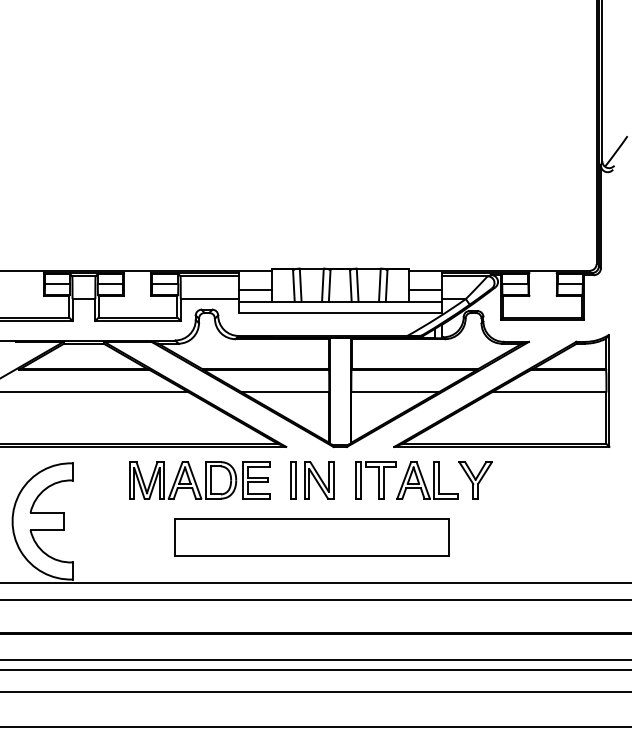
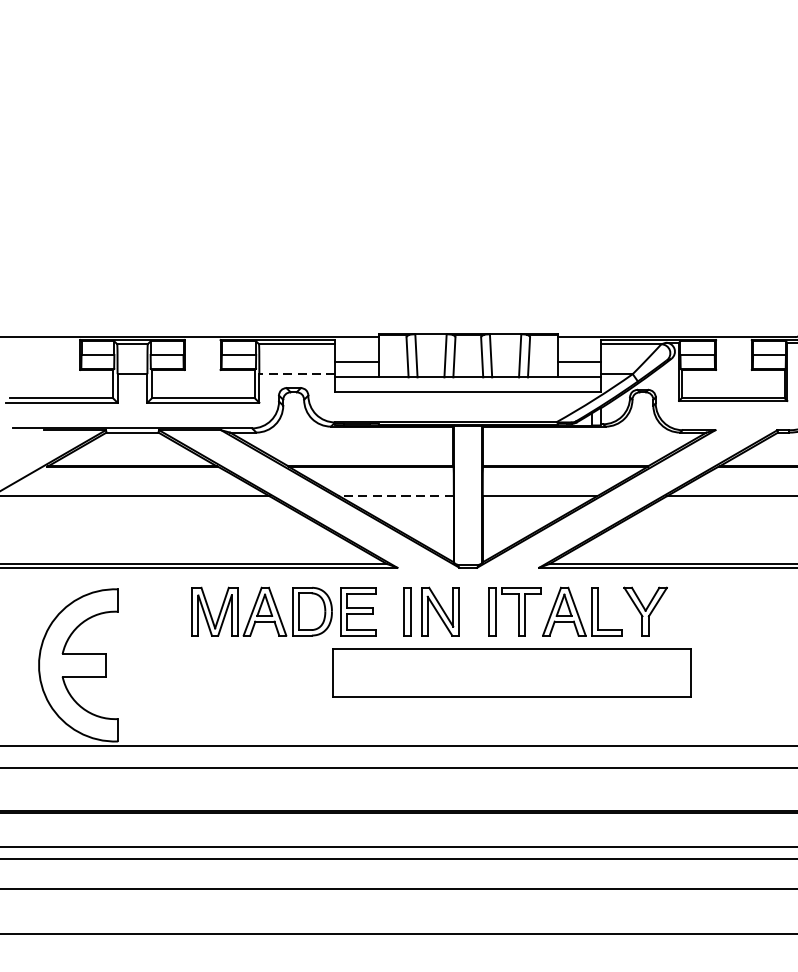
line: (209, 299) -> (296, 374), solid -> dashed
line: (285, 392) -> (396, 496), solid -> dashed
part: (311, 537) -> (511, 673), moved

